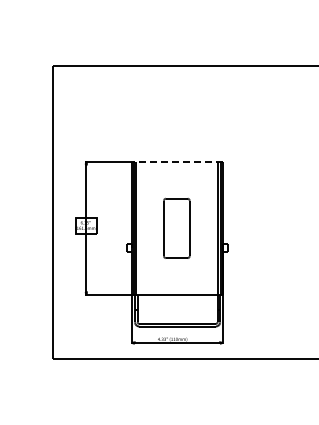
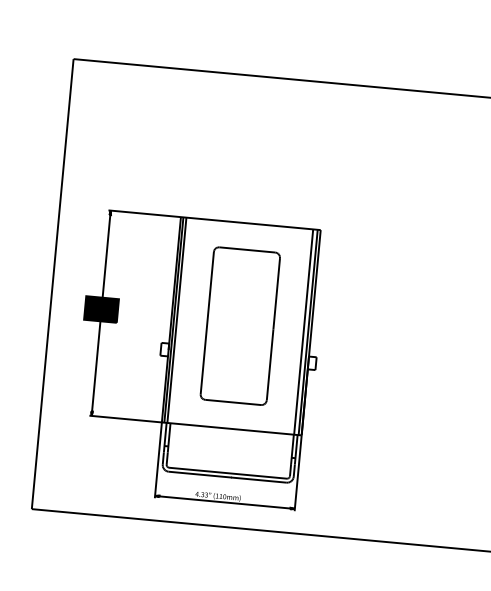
line: (176, 161) -> (249, 223), dashed -> solid
fill: (85, 225) -> (100, 308), added
part: (176, 228) -> (239, 326), size x1.67

